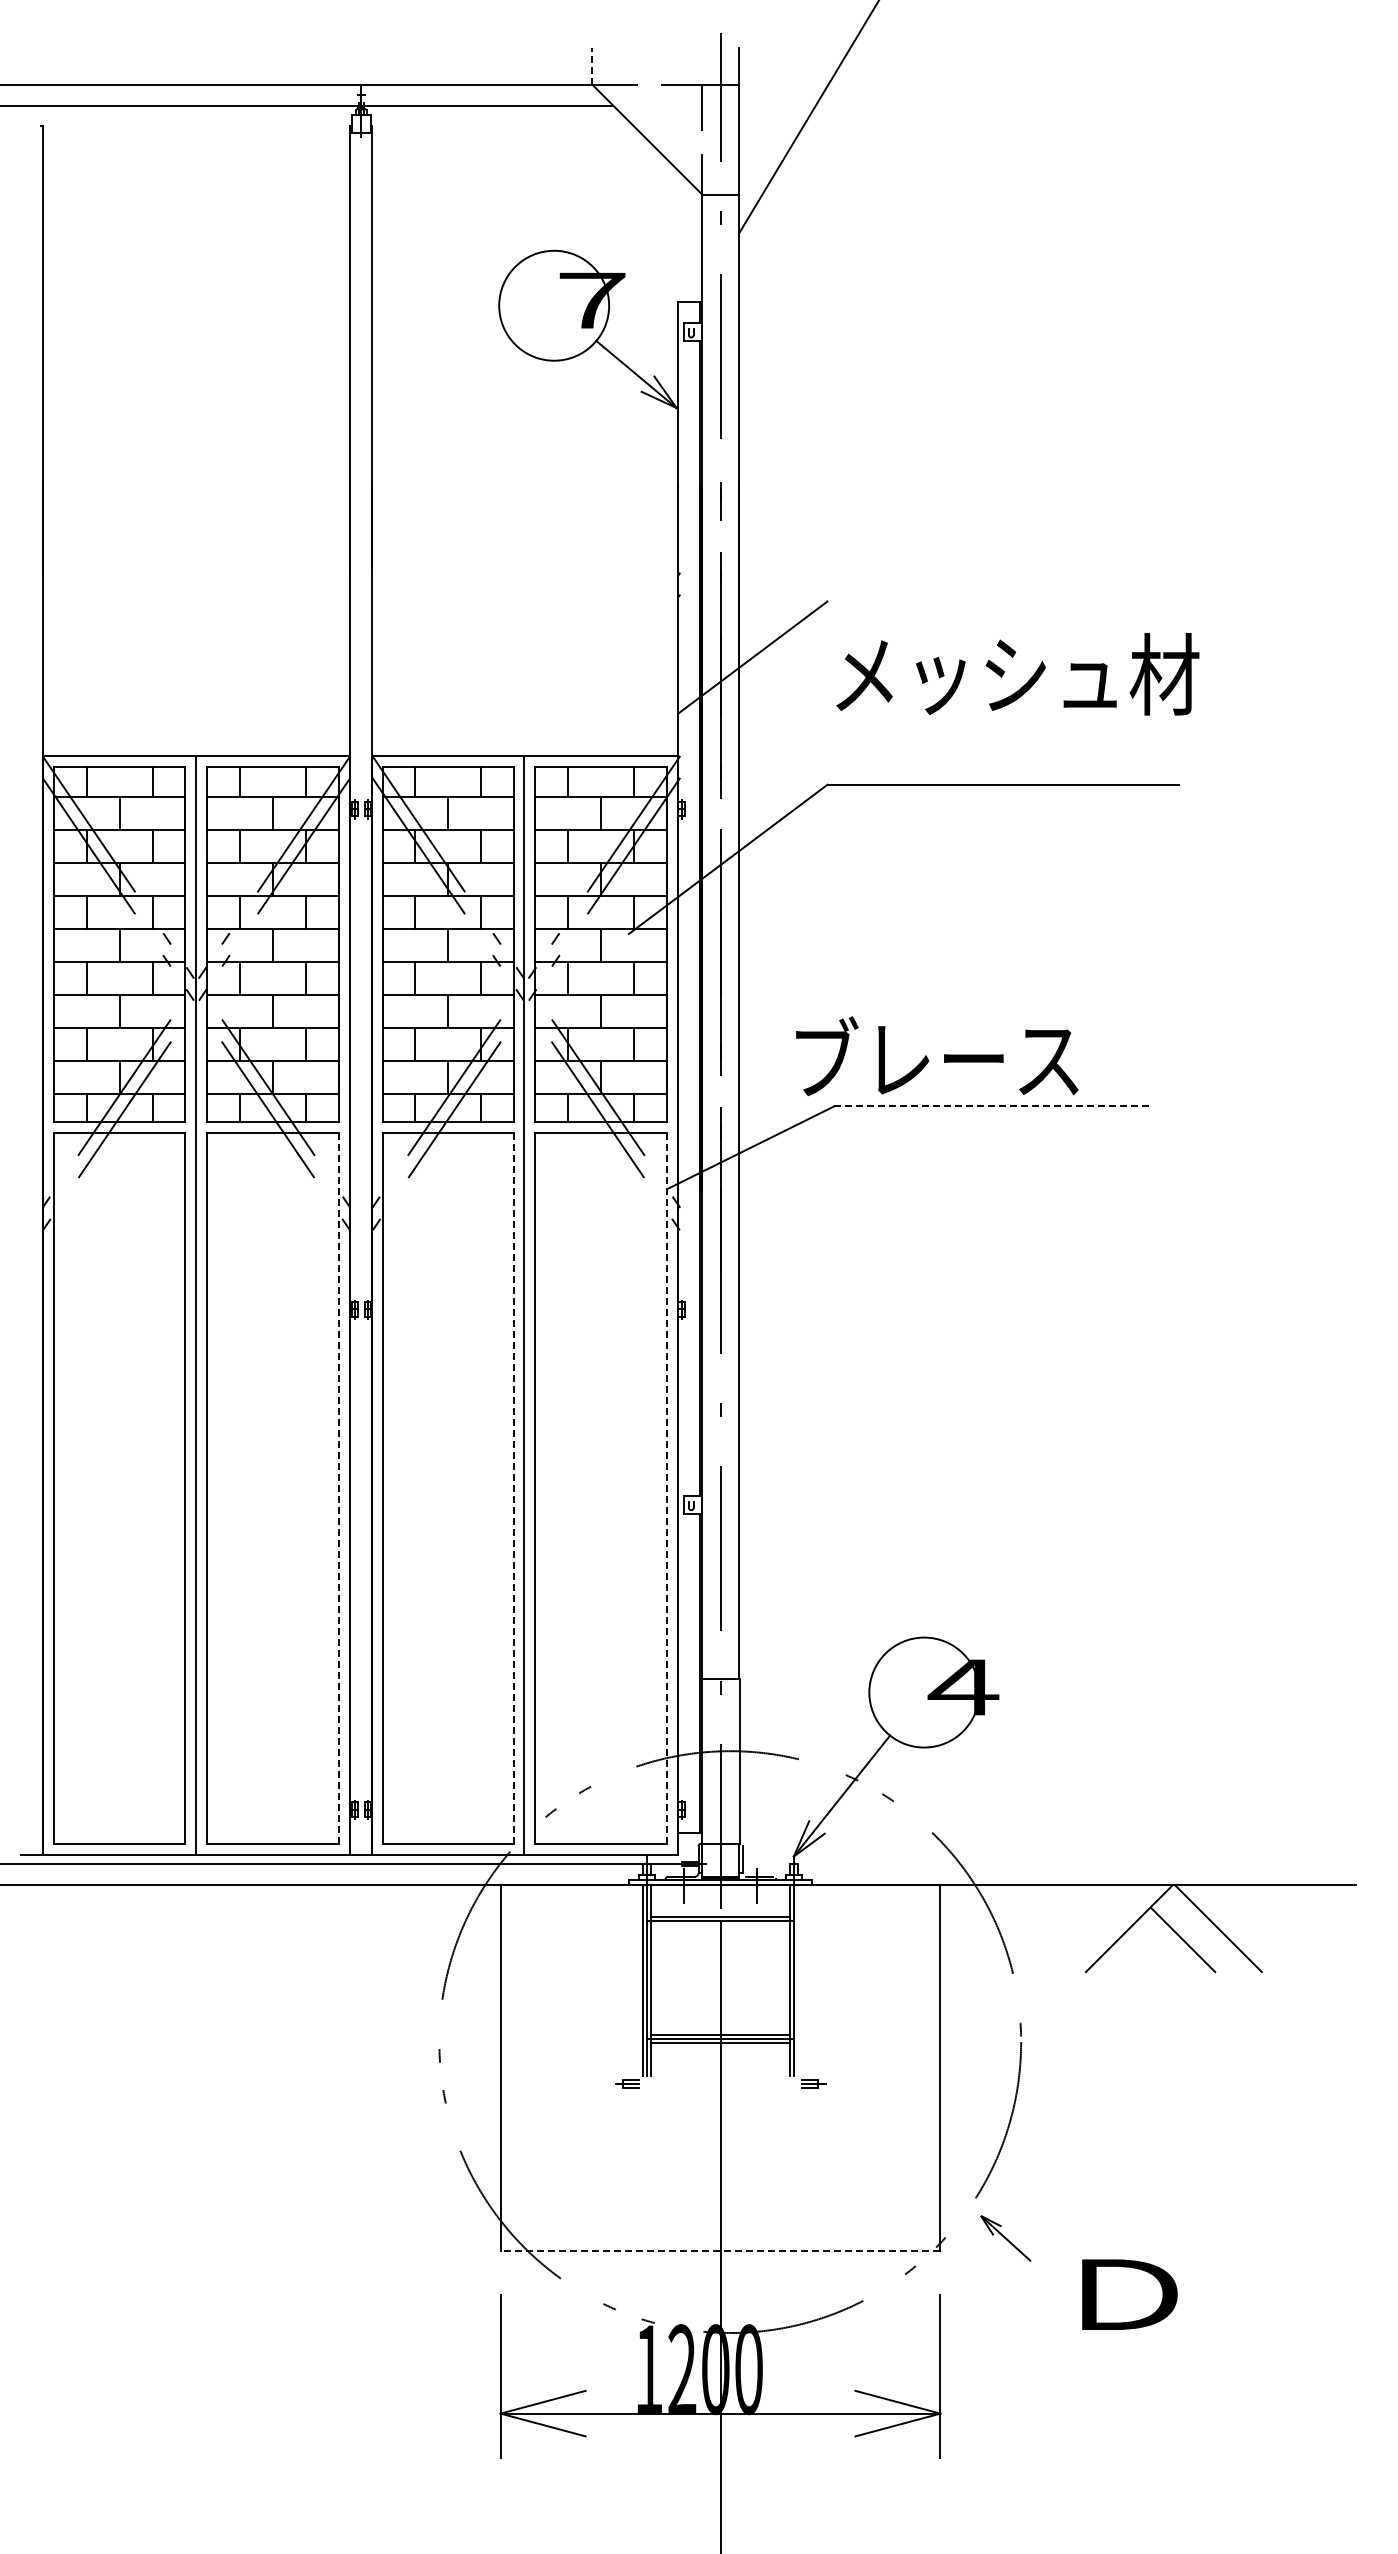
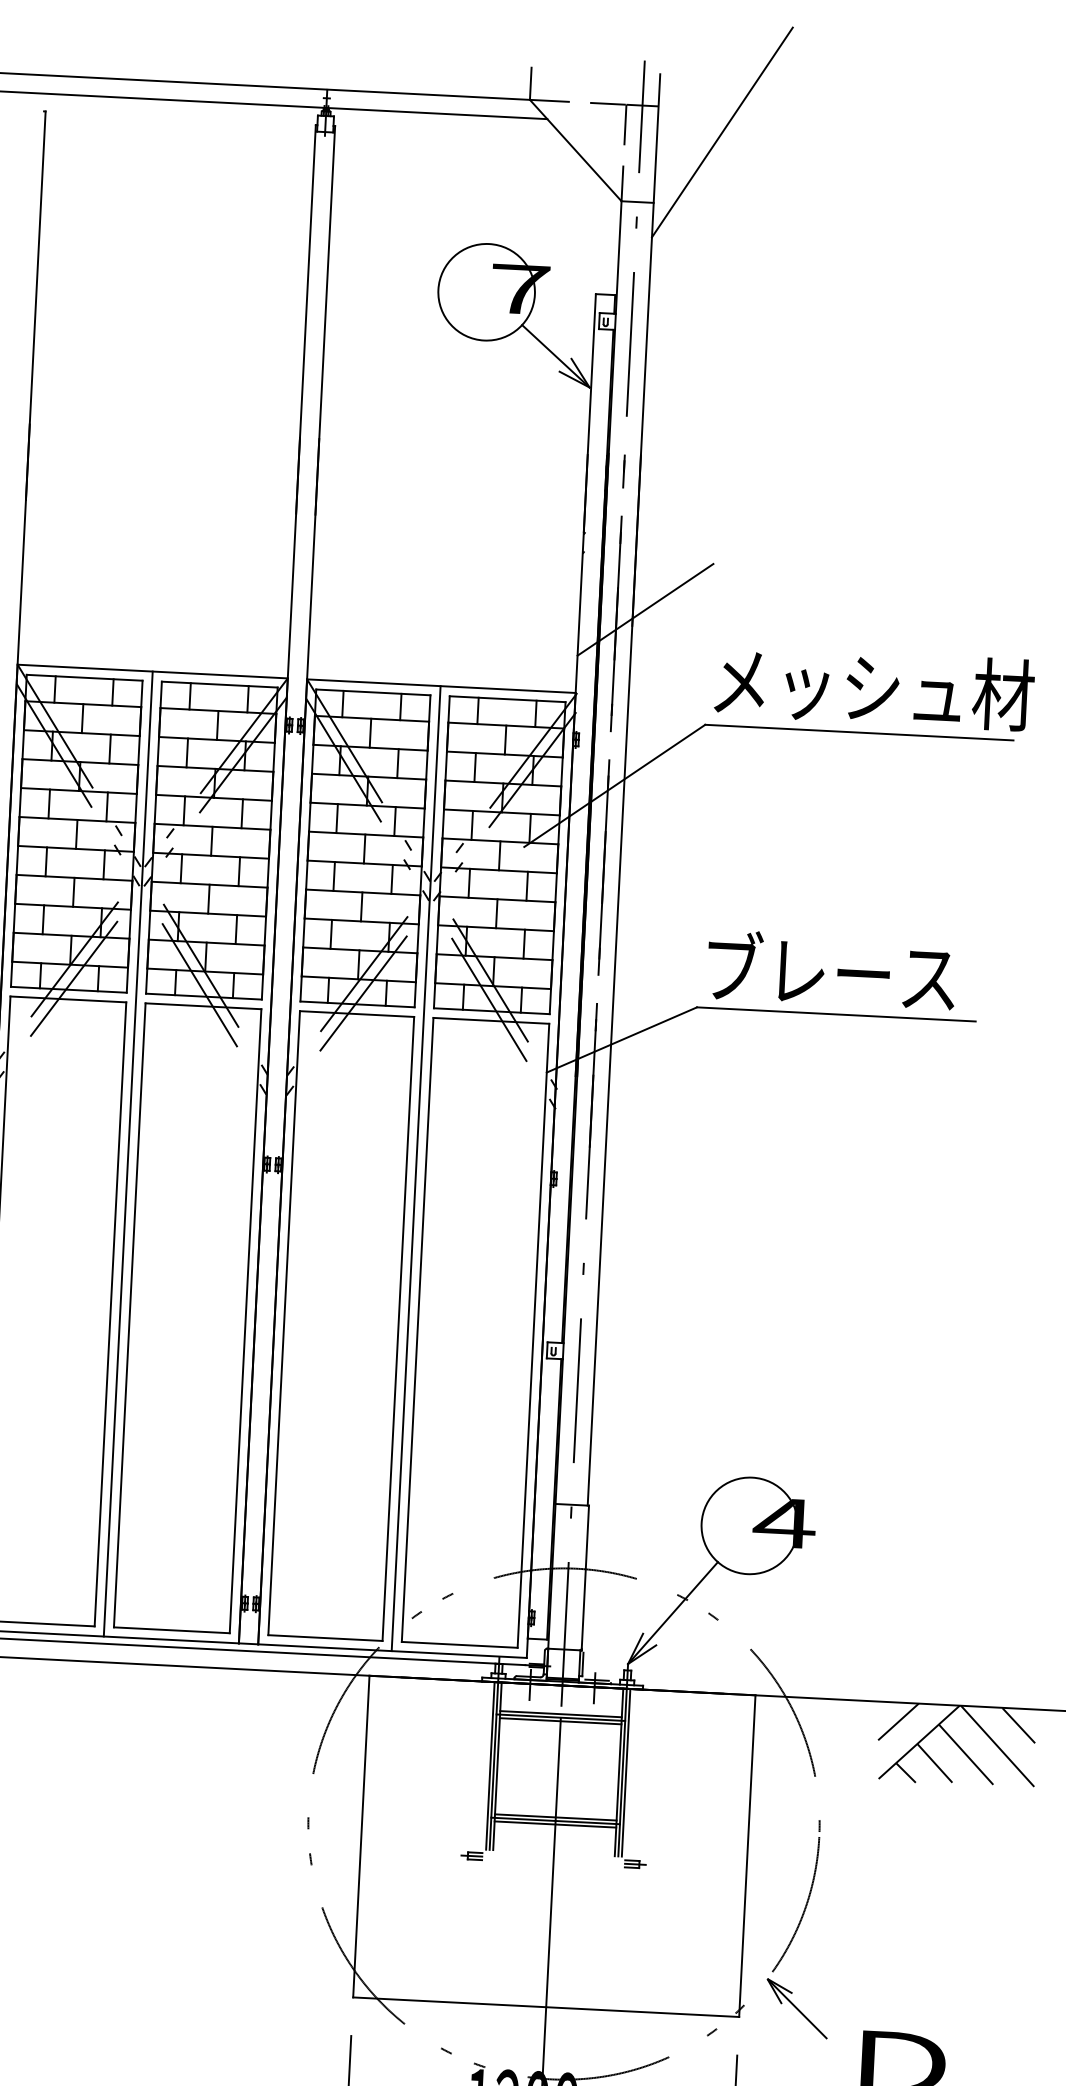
line: (592, 65) -> (530, 83), dashed -> solid
text: (1017, 674) -> (874, 688), moved
text: (937, 1056) -> (831, 970), moved
line: (993, 1106) -> (836, 1014), dashed -> solid
line: (339, 1488) -> (245, 1320), dashed -> solid
line: (513, 1488) -> (398, 1328), dashed -> solid
line: (667, 1488) -> (533, 1335), dashed -> solid
line: (1241, 1904) -> (1018, 1726), added
line: (1104, 1906) -> (898, 1721), added
line: (720, 1925) -> (560, 1721), added
line: (1148, 1951) -> (935, 1763), added
line: (1115, 1964) -> (905, 1773), added
line: (797, 1979) -> (625, 1772), added
part: (1005, 2238) -> (796, 2008), size x1.43
line: (720, 2251) -> (546, 2007), dashed -> solid

